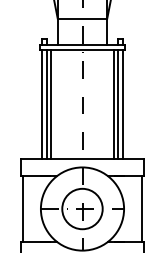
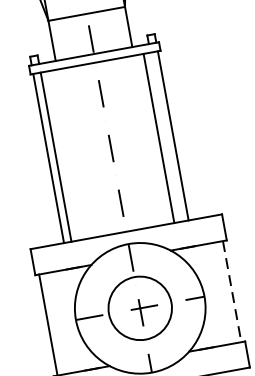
line: (51, 104) -> (62, 155), removed
line: (117, 104) -> (164, 136), removed
line: (141, 209) -> (231, 292), solid -> dashed

